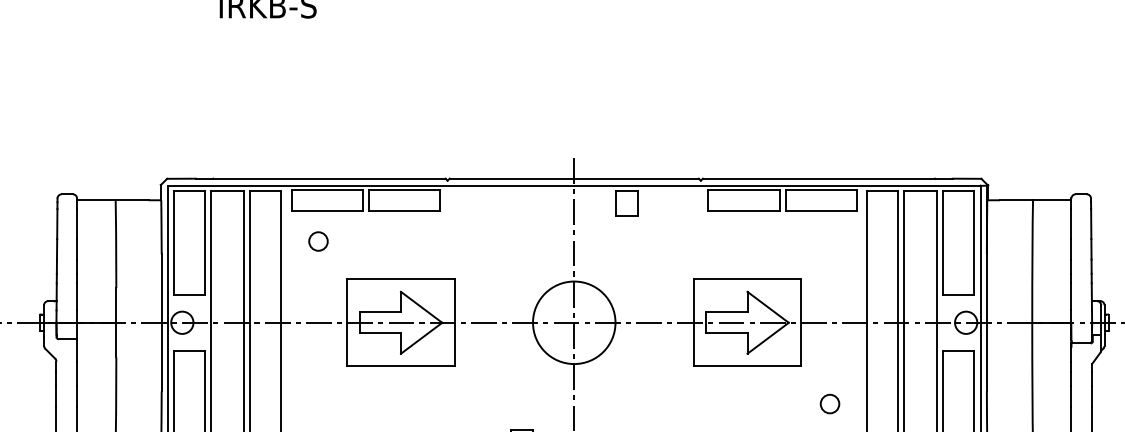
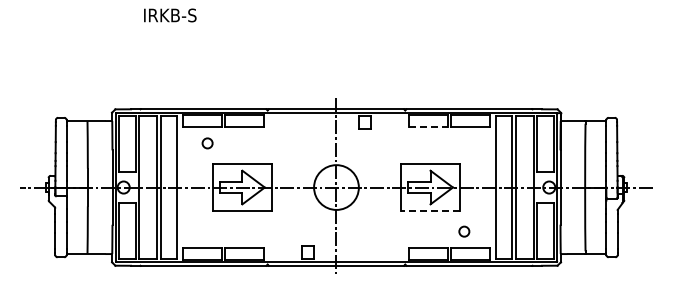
line: (745, 212) -> (429, 127), solid -> dashed
circle: (318, 241) -> (207, 143), moved
line: (747, 366) -> (430, 211), solid -> dashed
circle: (830, 403) -> (464, 231), moved

